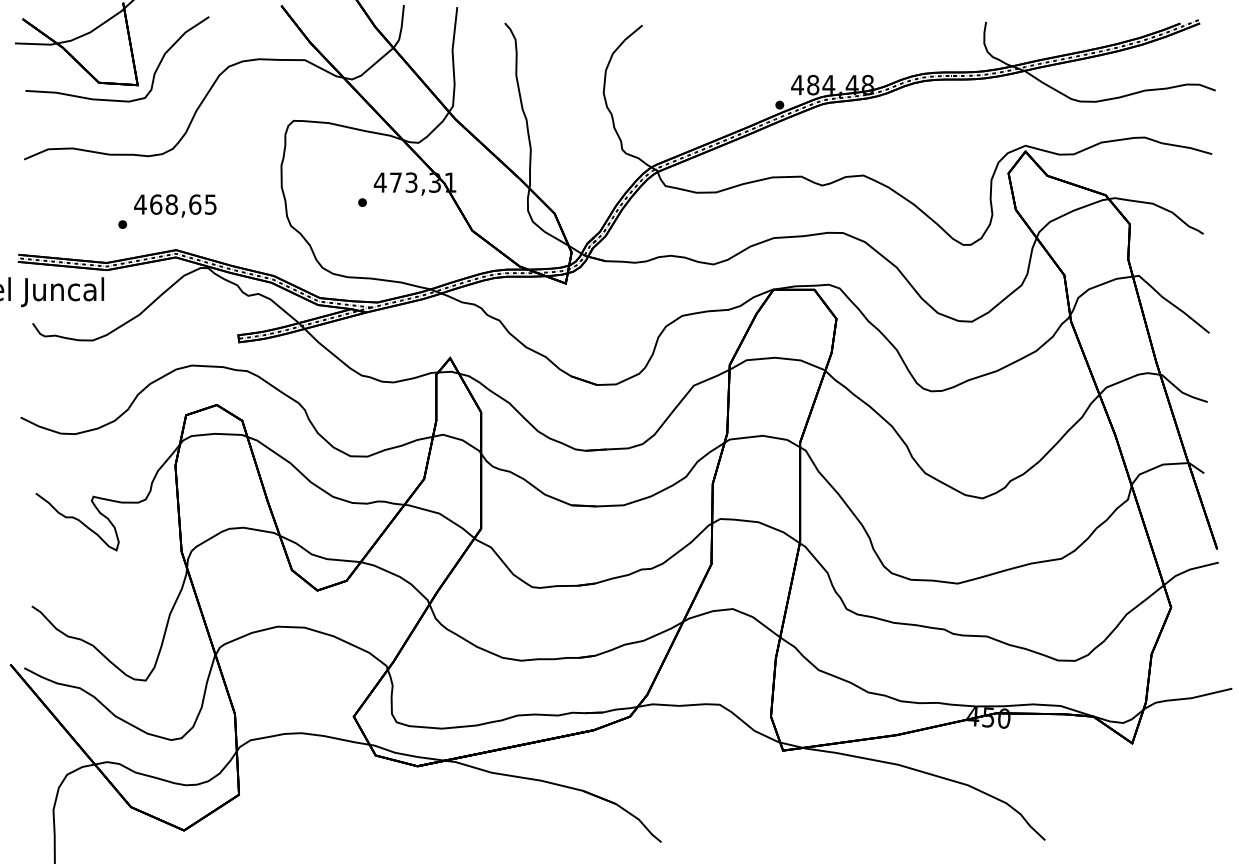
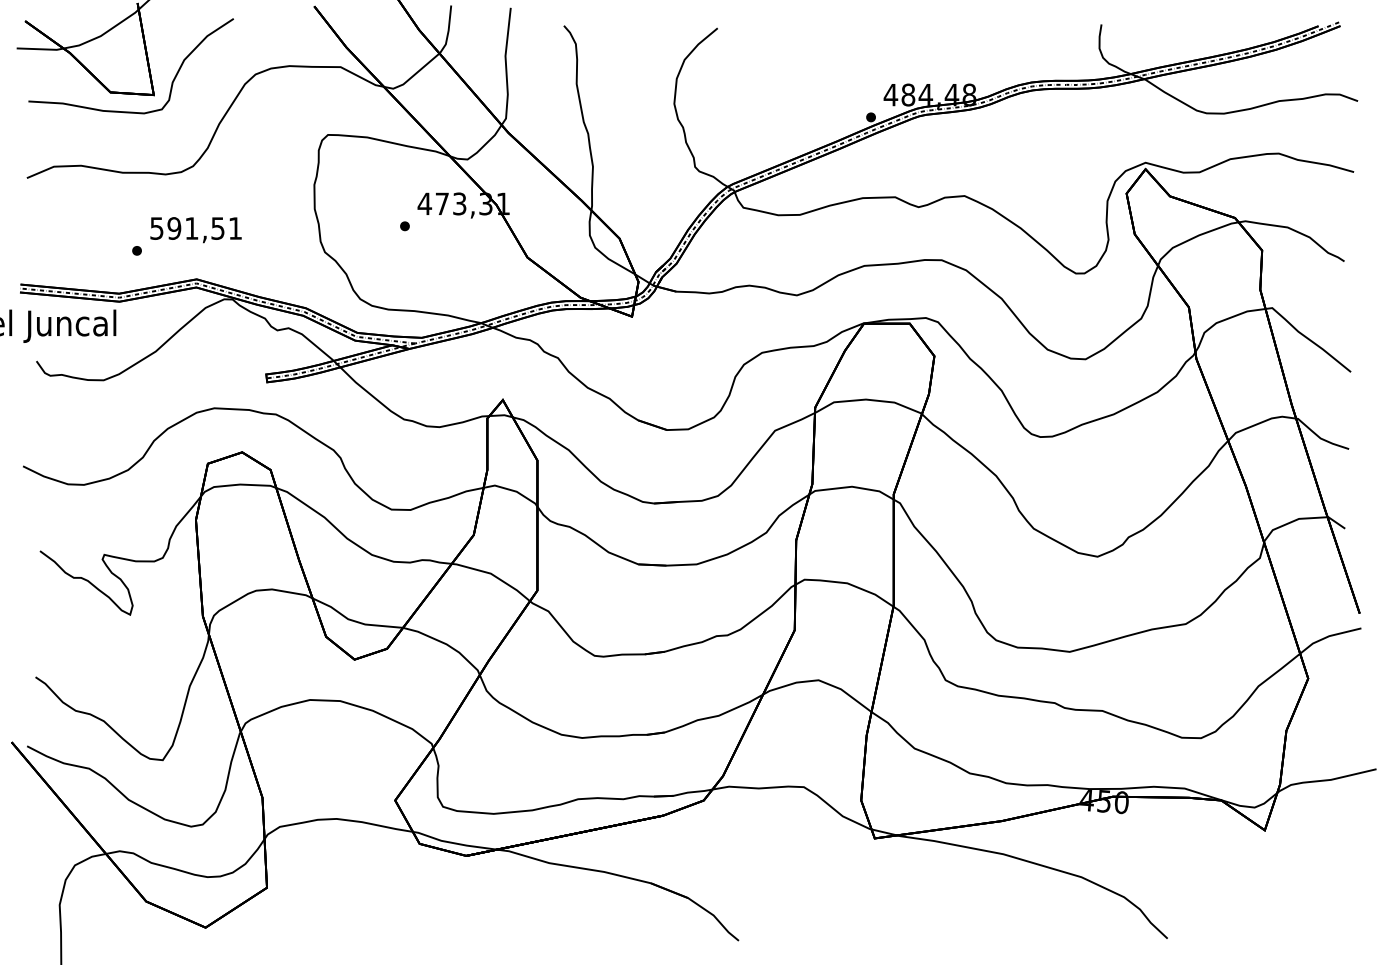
text: (175, 204) -> (195, 228), 468,65 -> 591,51

